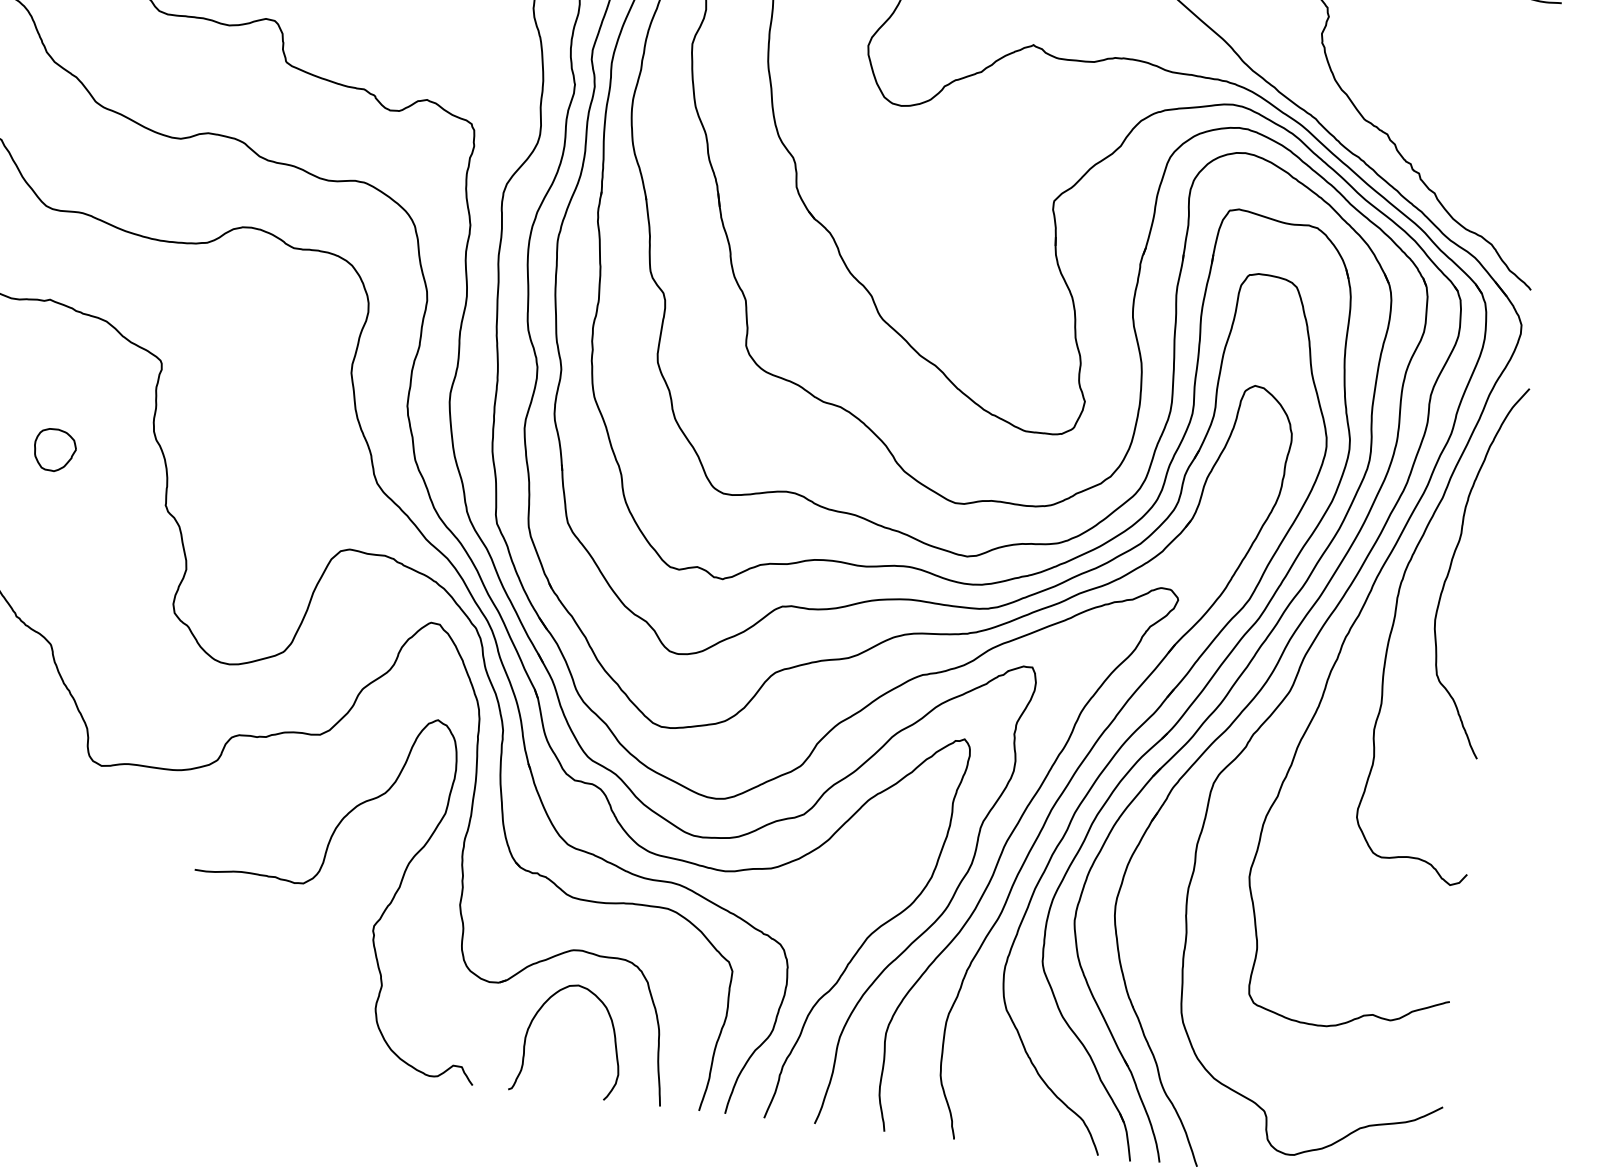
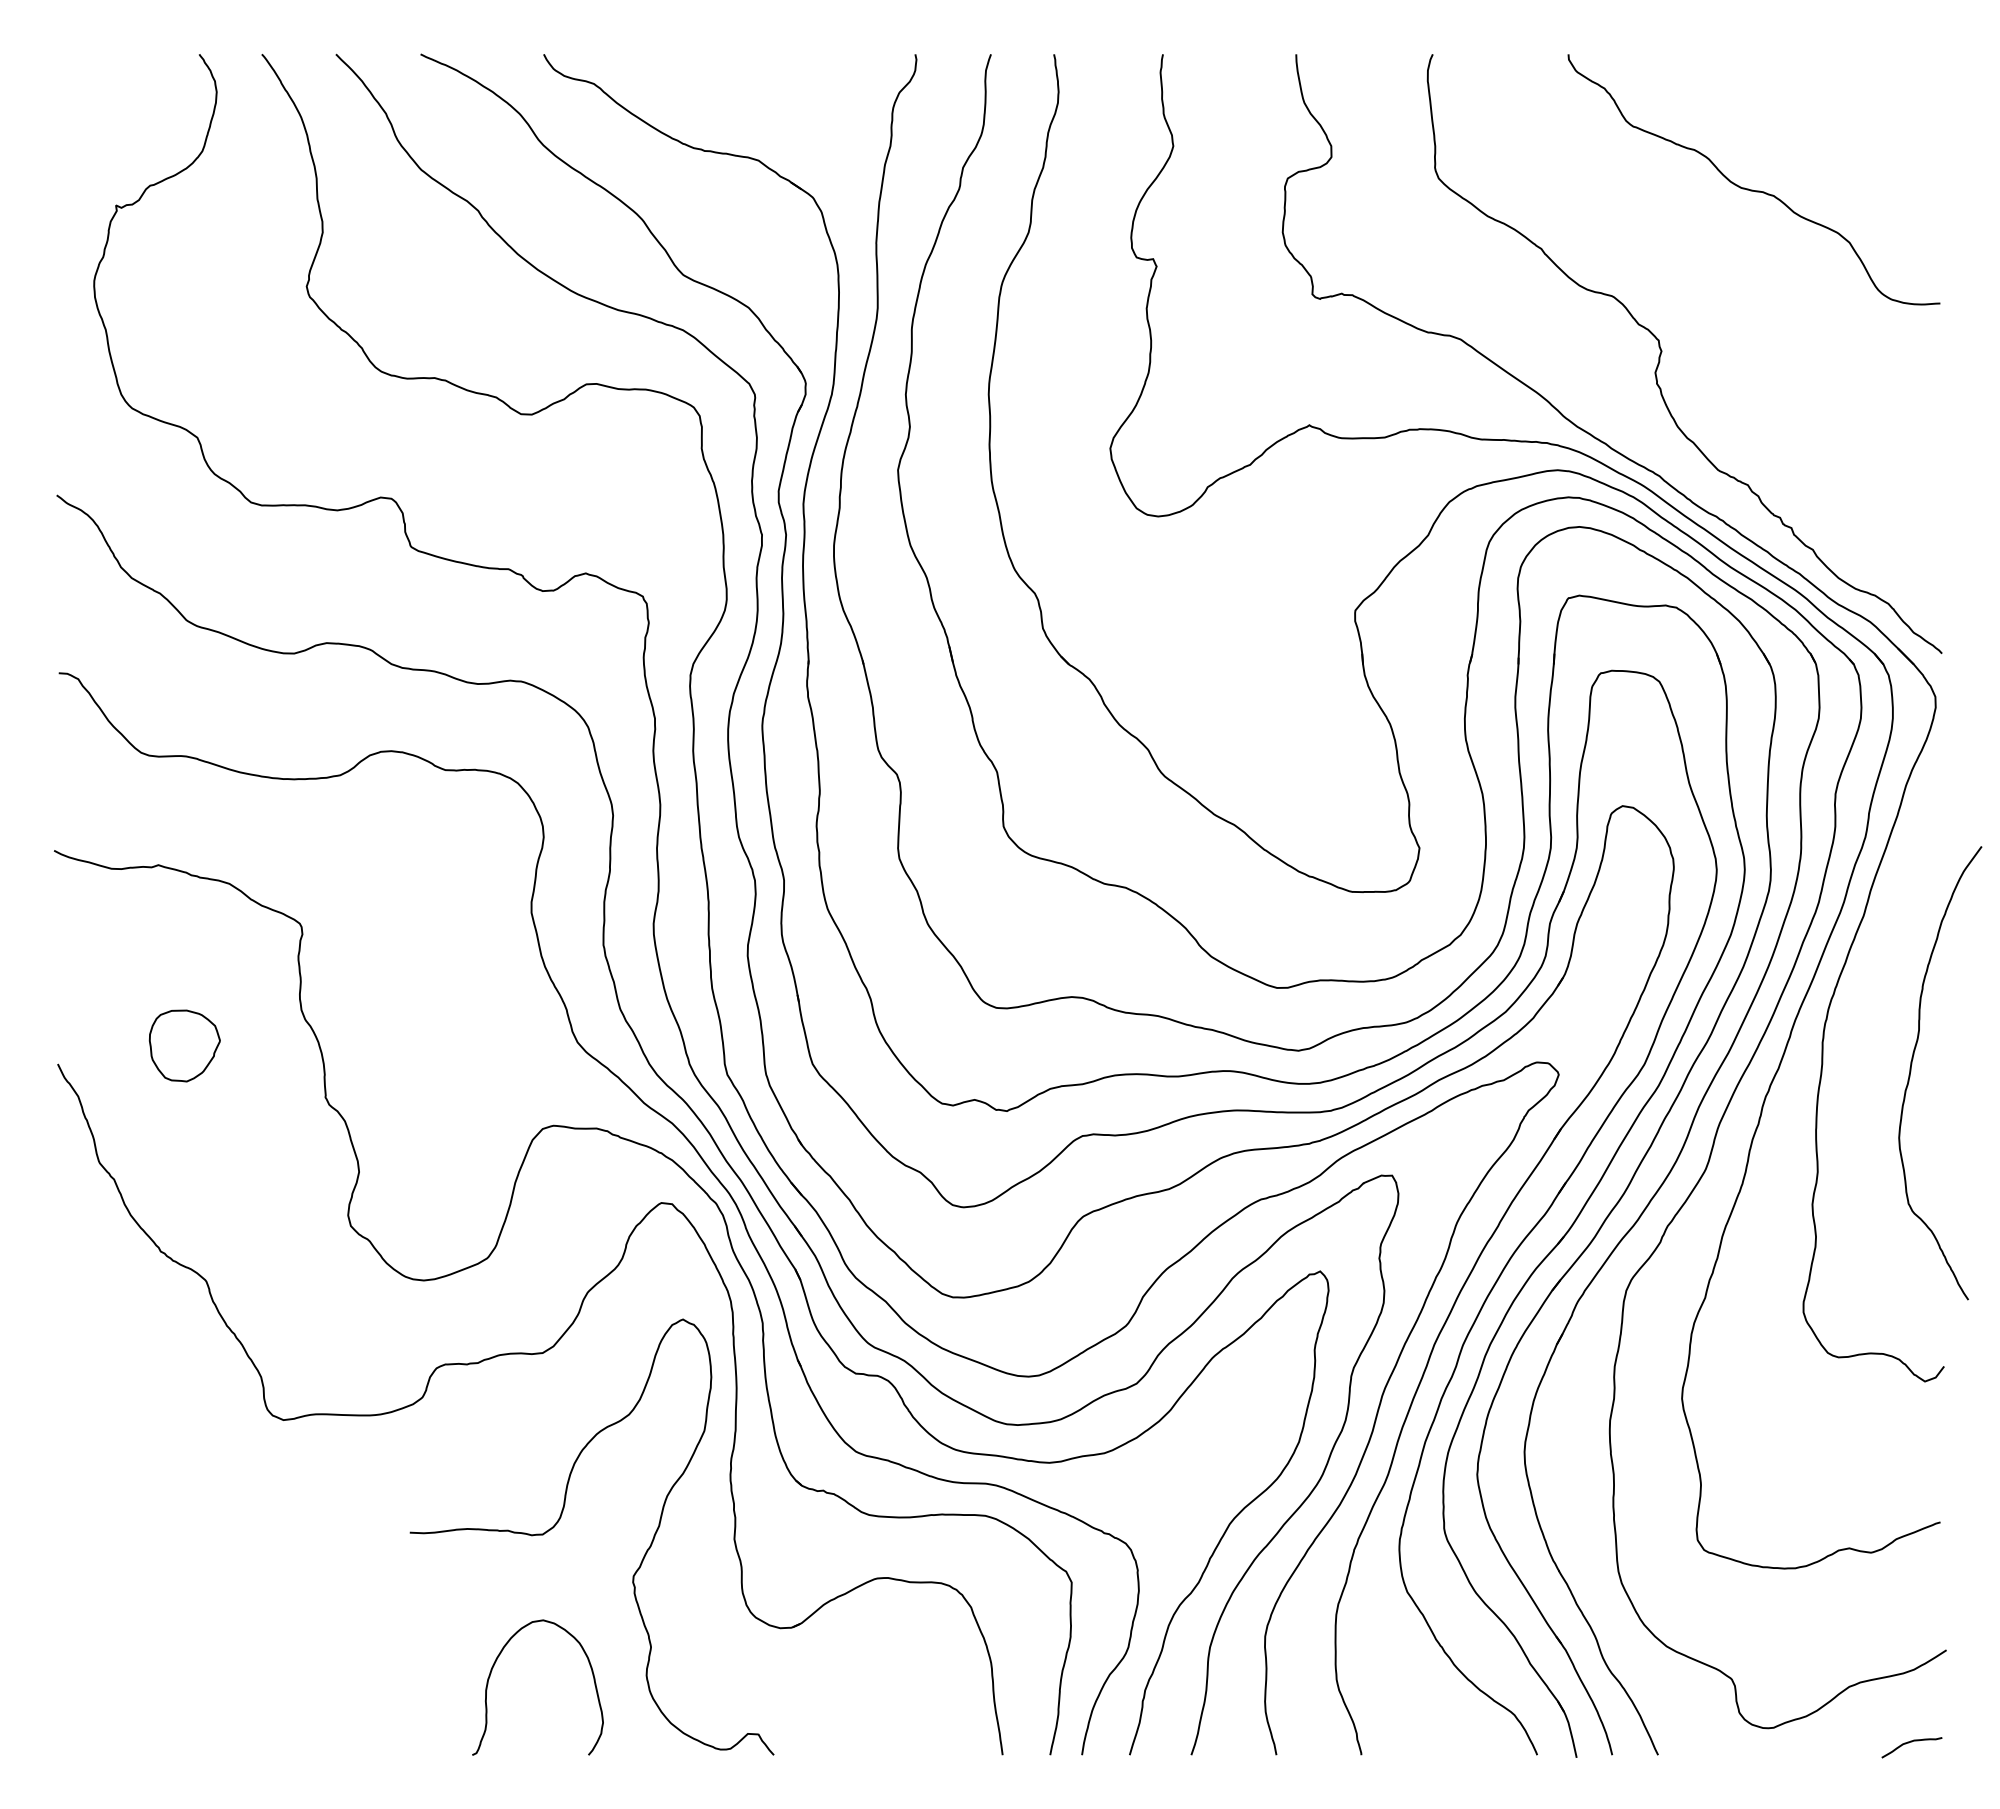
part: (54, 449) -> (184, 1045), size x1.4
curve: (1451, 566) -> (1911, 1071), moved
curve: (534, 1018) -> (494, 1666), moved

